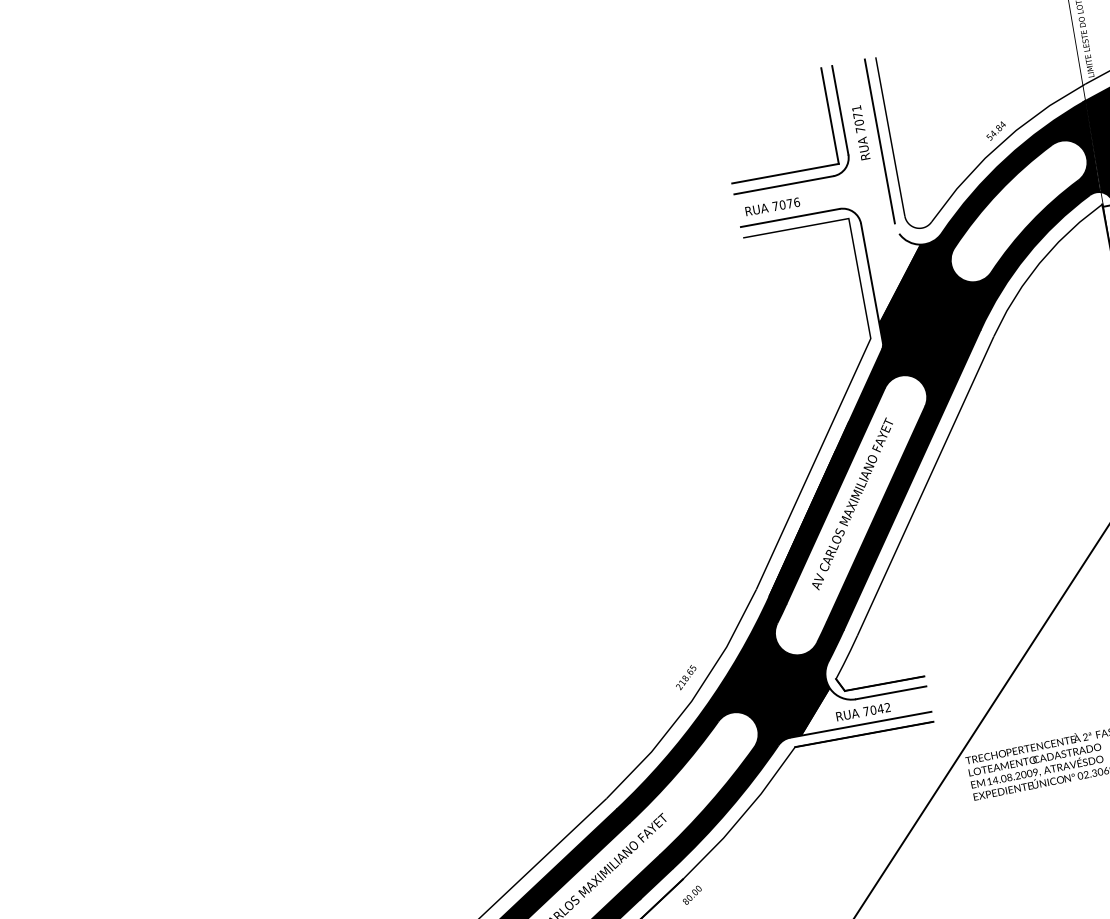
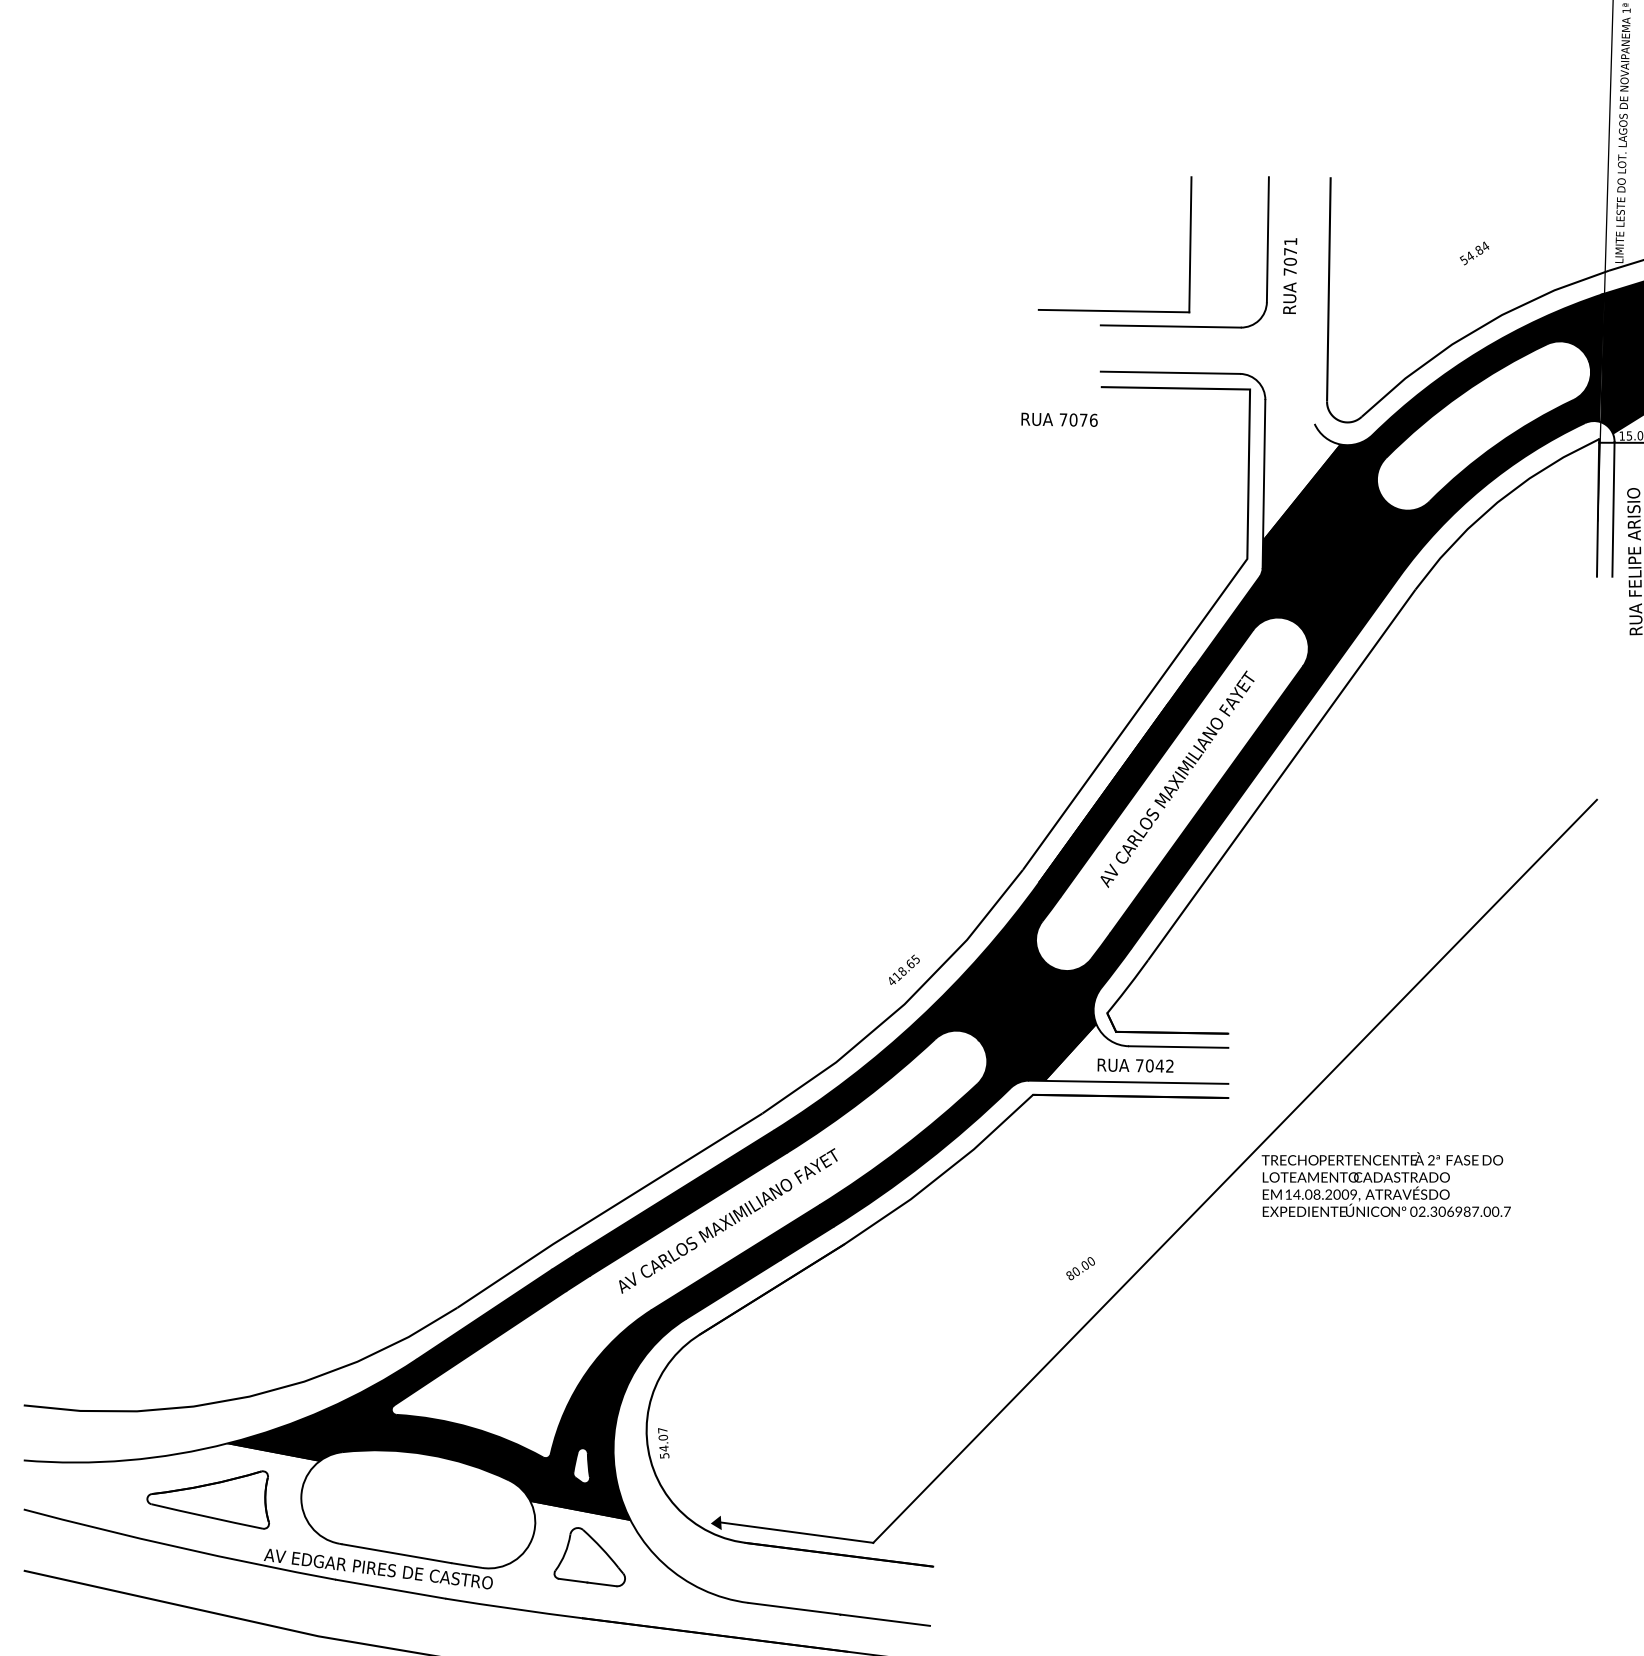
text: (996, 131) -> (1474, 253), moved
line: (879, 141) -> (1313, 292), removed
part: (785, 173) -> (1114, 310), moved
text: (772, 206) -> (1059, 419), moved
text: (679, 687) -> (891, 981), 218.65 -> 418.65
text: (692, 895) -> (1080, 1268), moved

